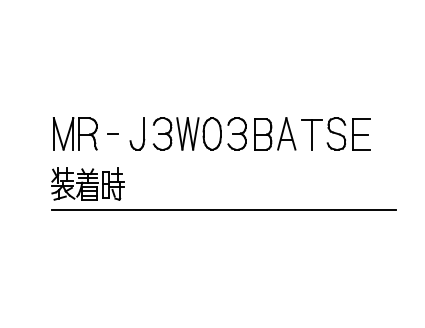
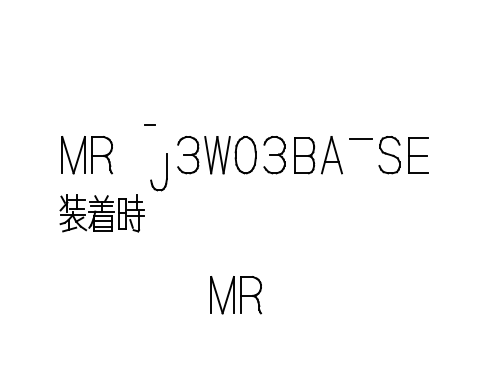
line: (112, 133) -> (149, 124), moved
part: (143, 134) -> (166, 172), moved
line: (312, 134) -> (361, 155), removed
line: (223, 209) -> (258, 242), removed
part: (203, 255) -> (235, 295), added

